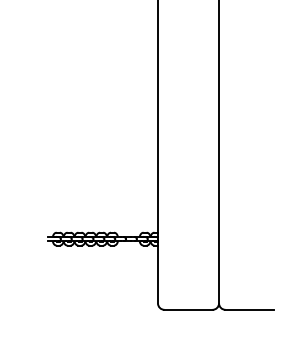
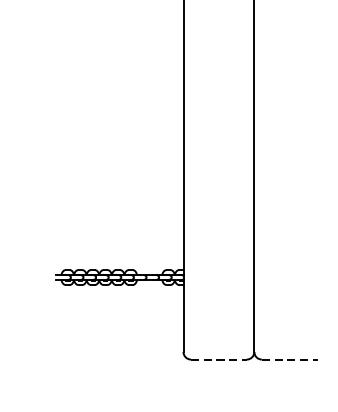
line: (189, 309) -> (220, 359), solid -> dashed
line: (250, 309) -> (290, 359), solid -> dashed

